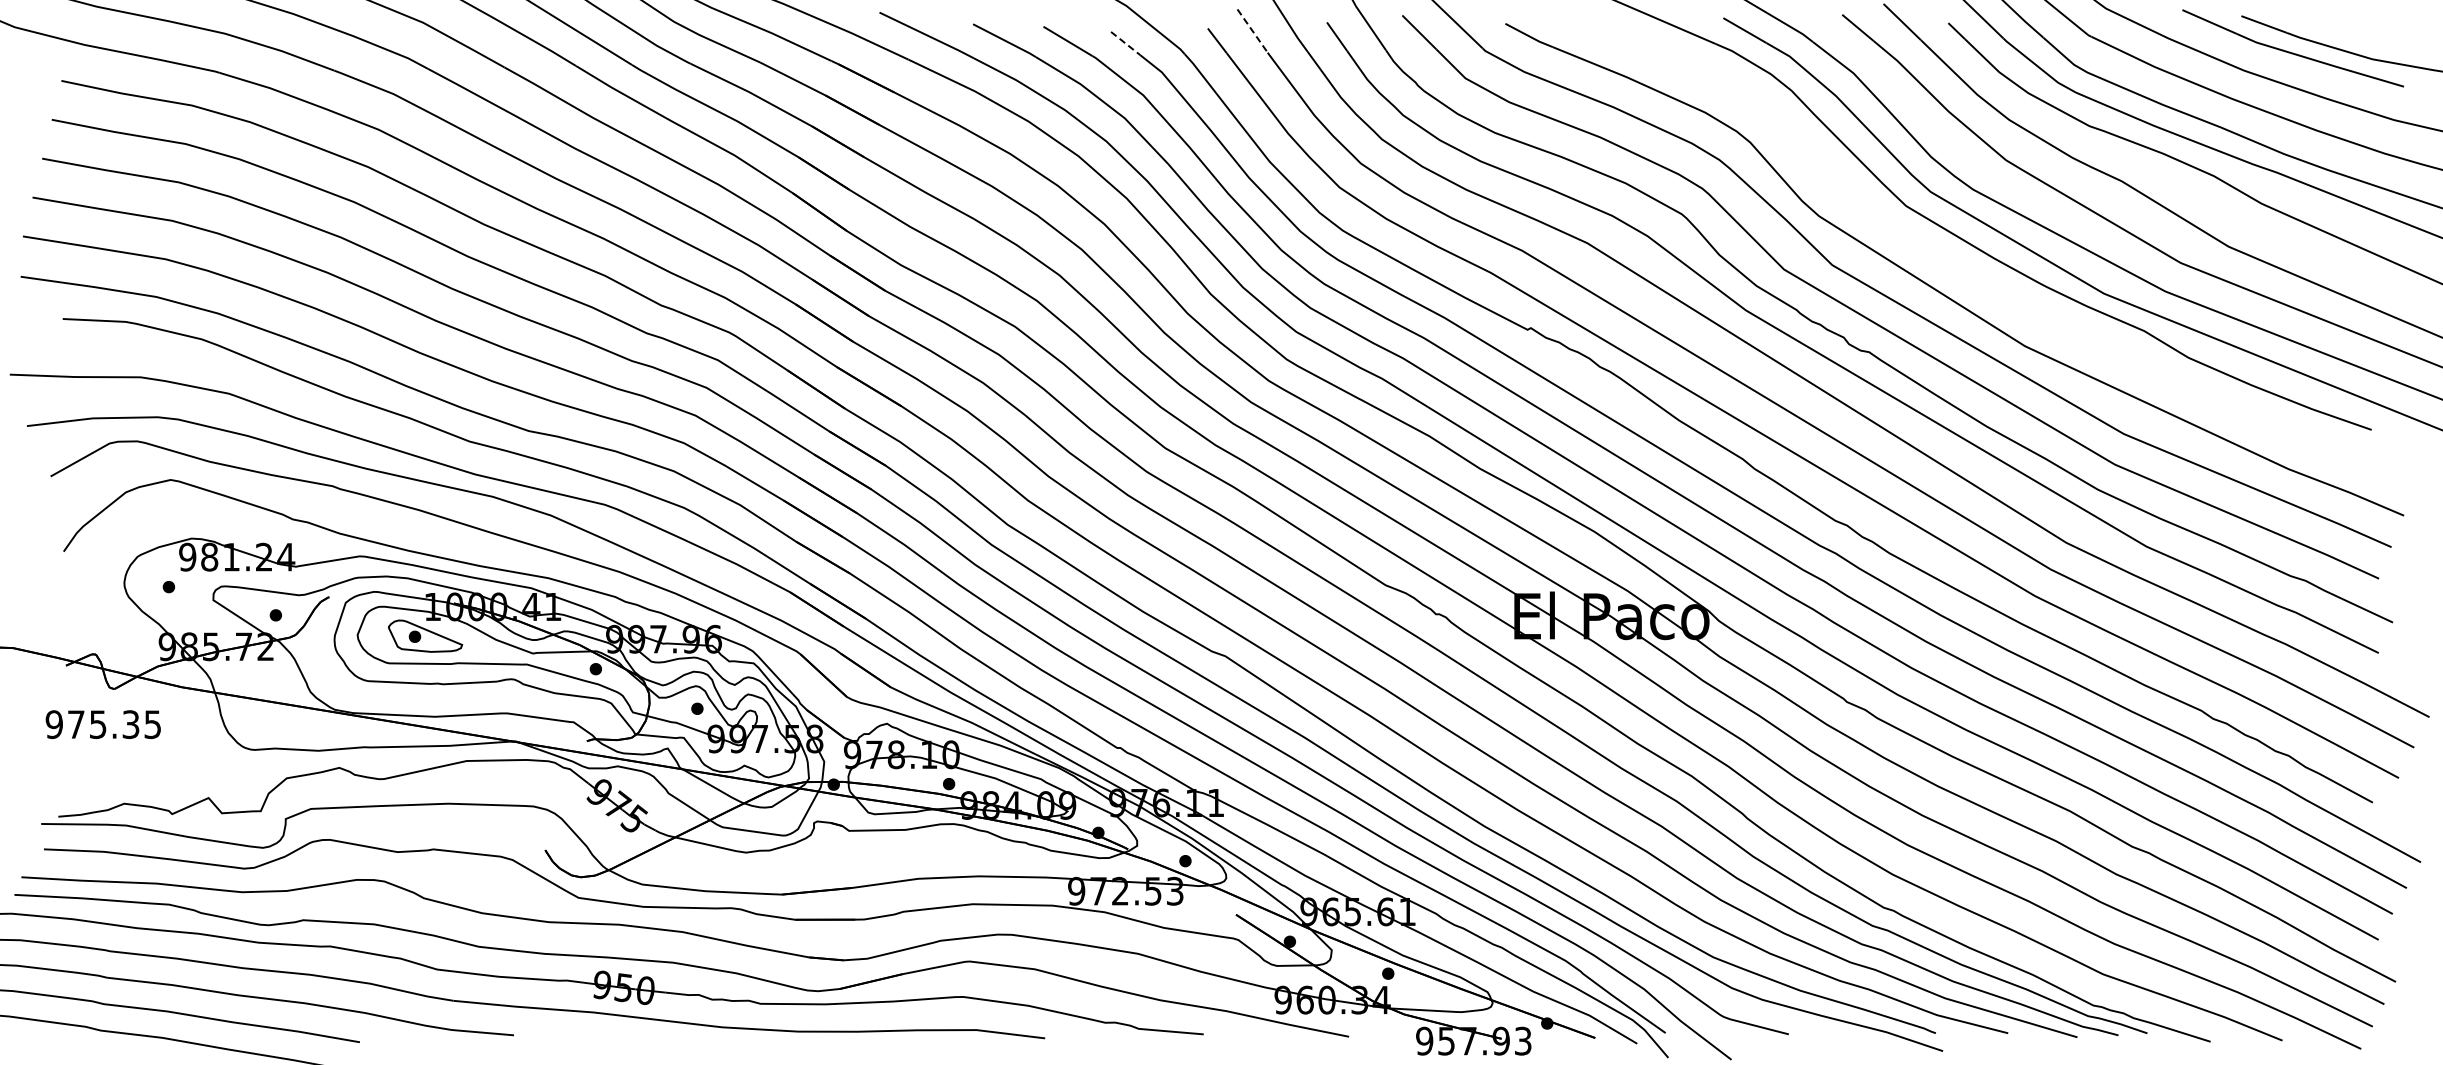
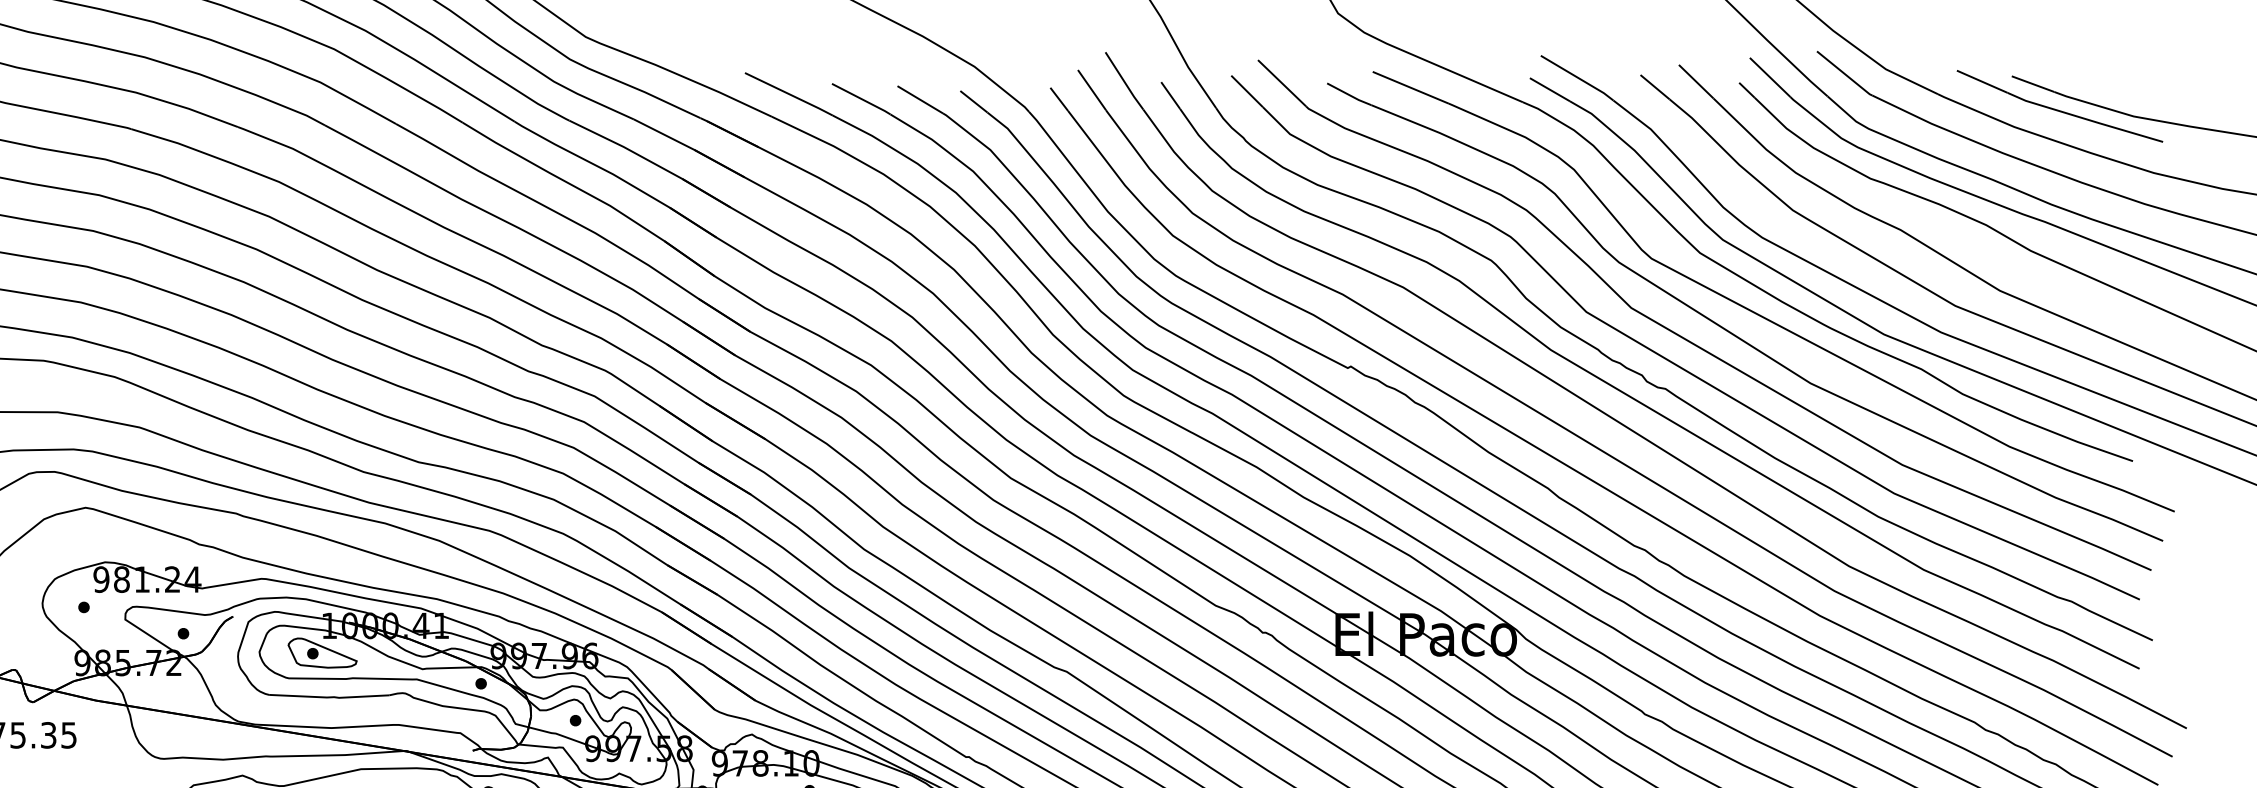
line: (1252, 31) -> (1091, 90), dashed -> solid
line: (1125, 43) -> (973, 101), dashed -> solid
part: (1973, 273) -> (1762, 315), added

